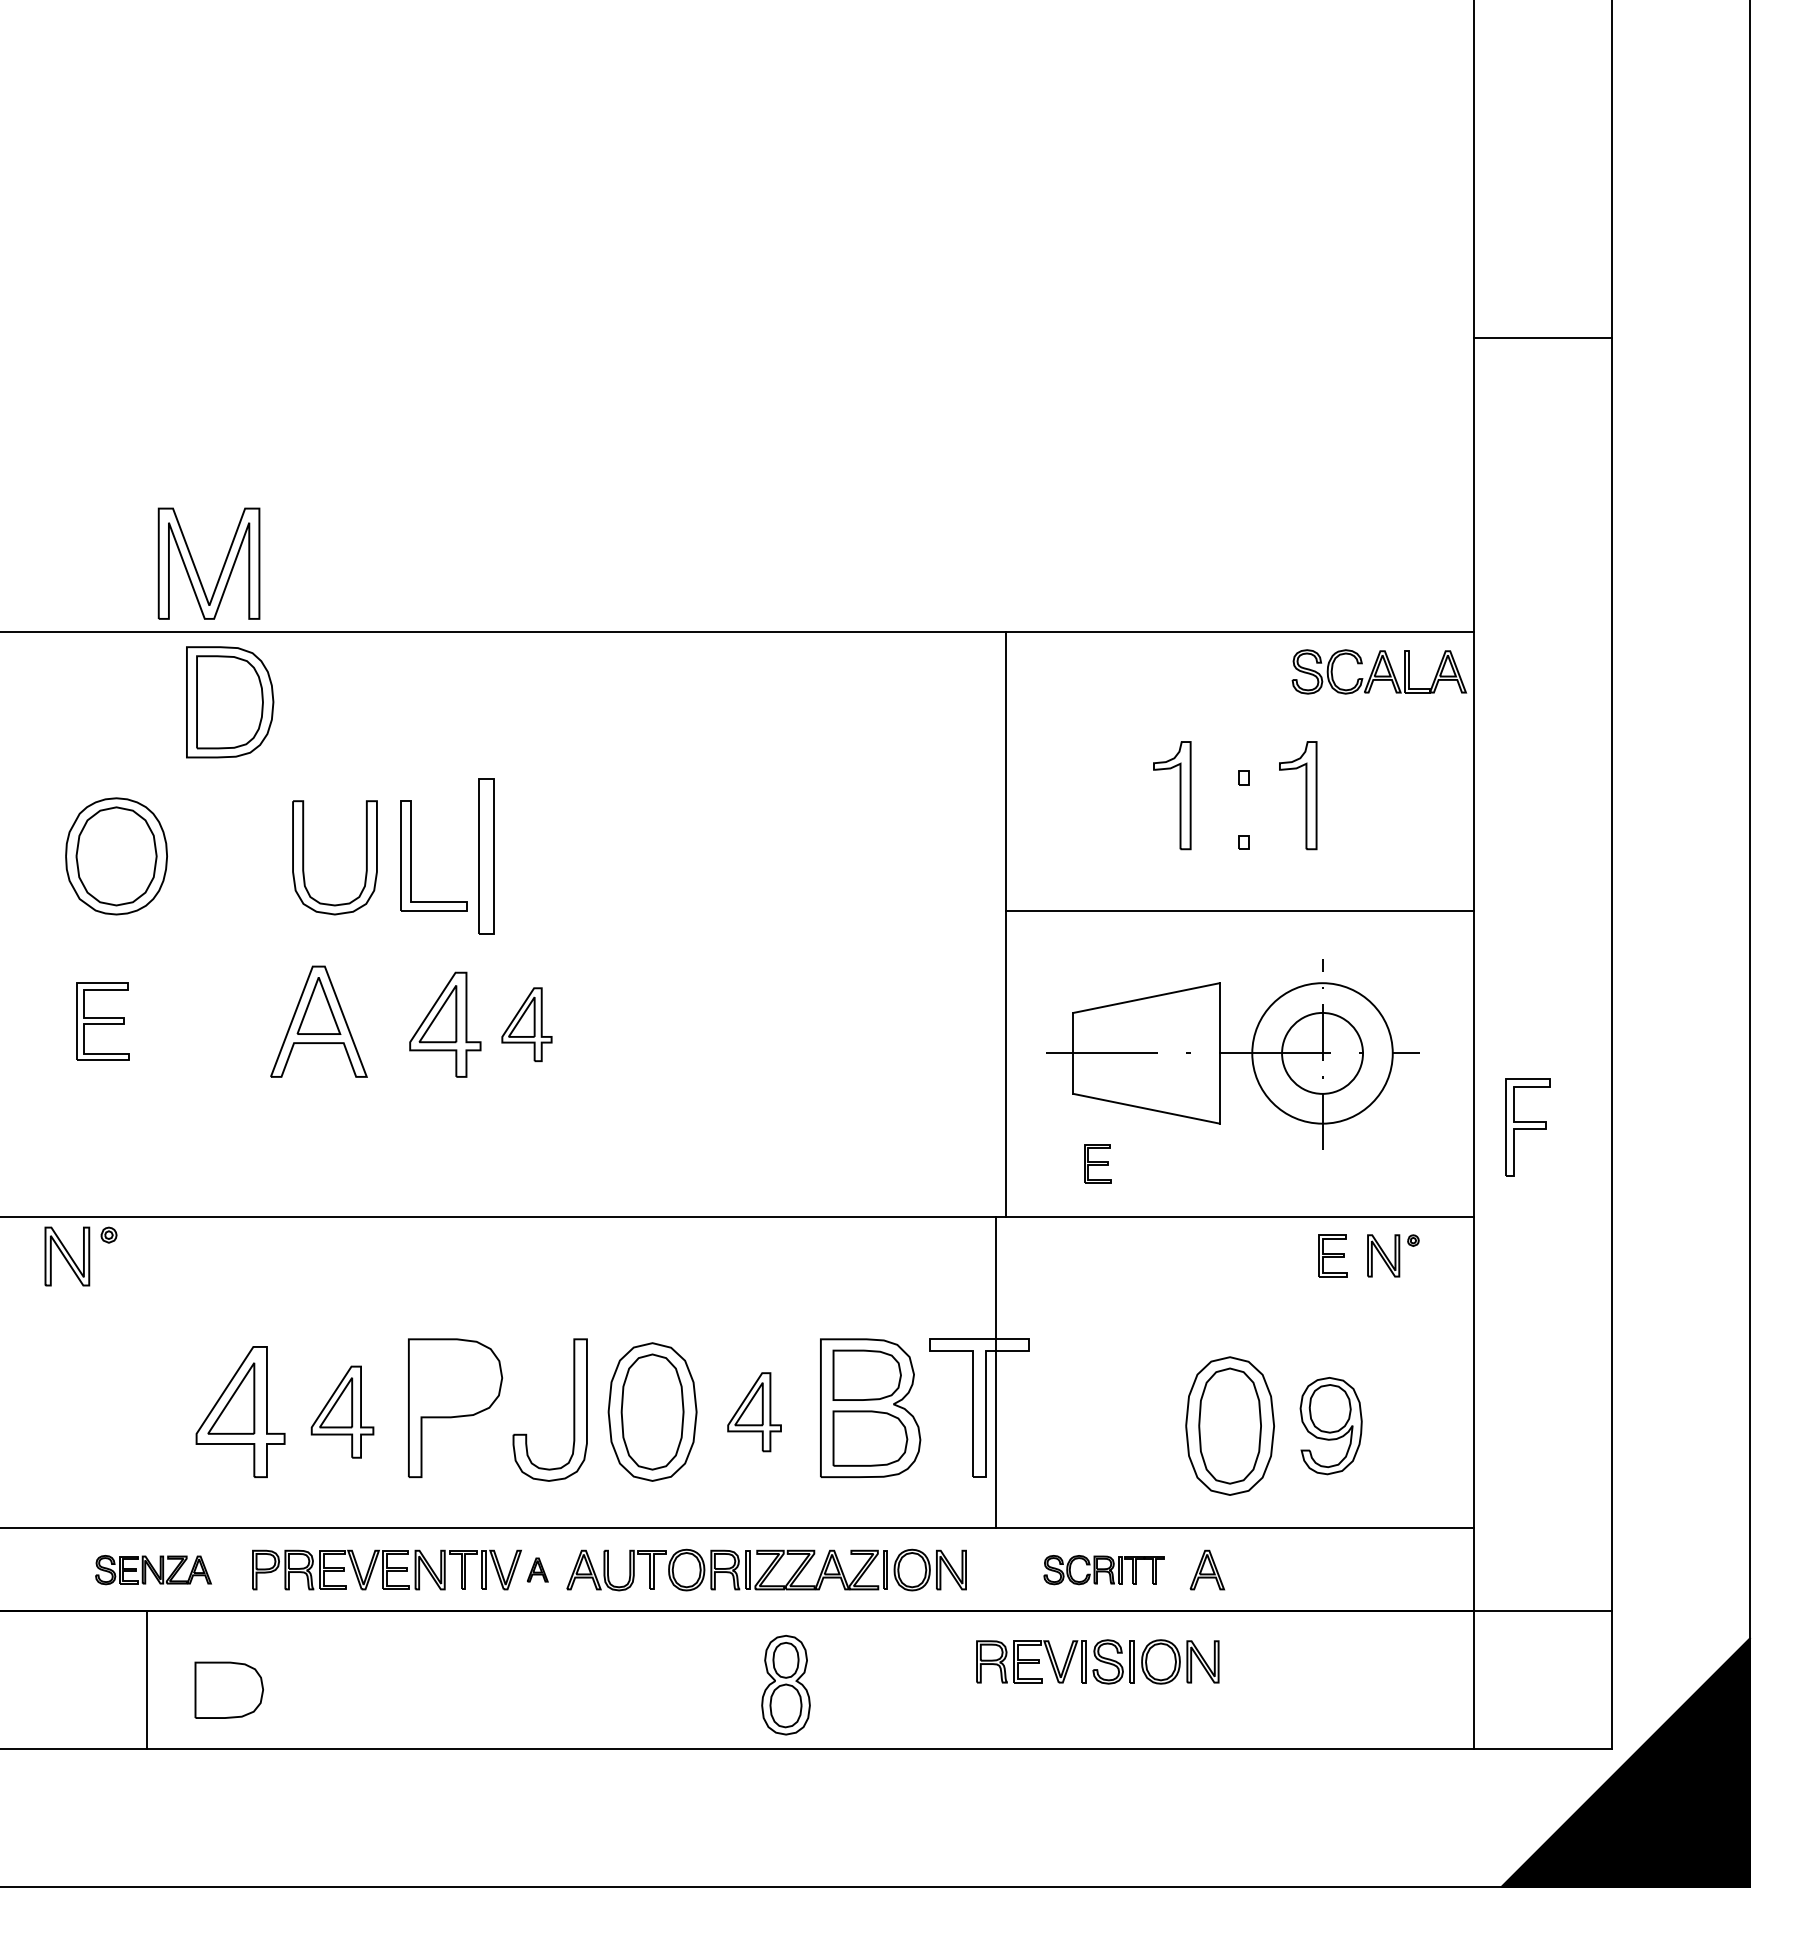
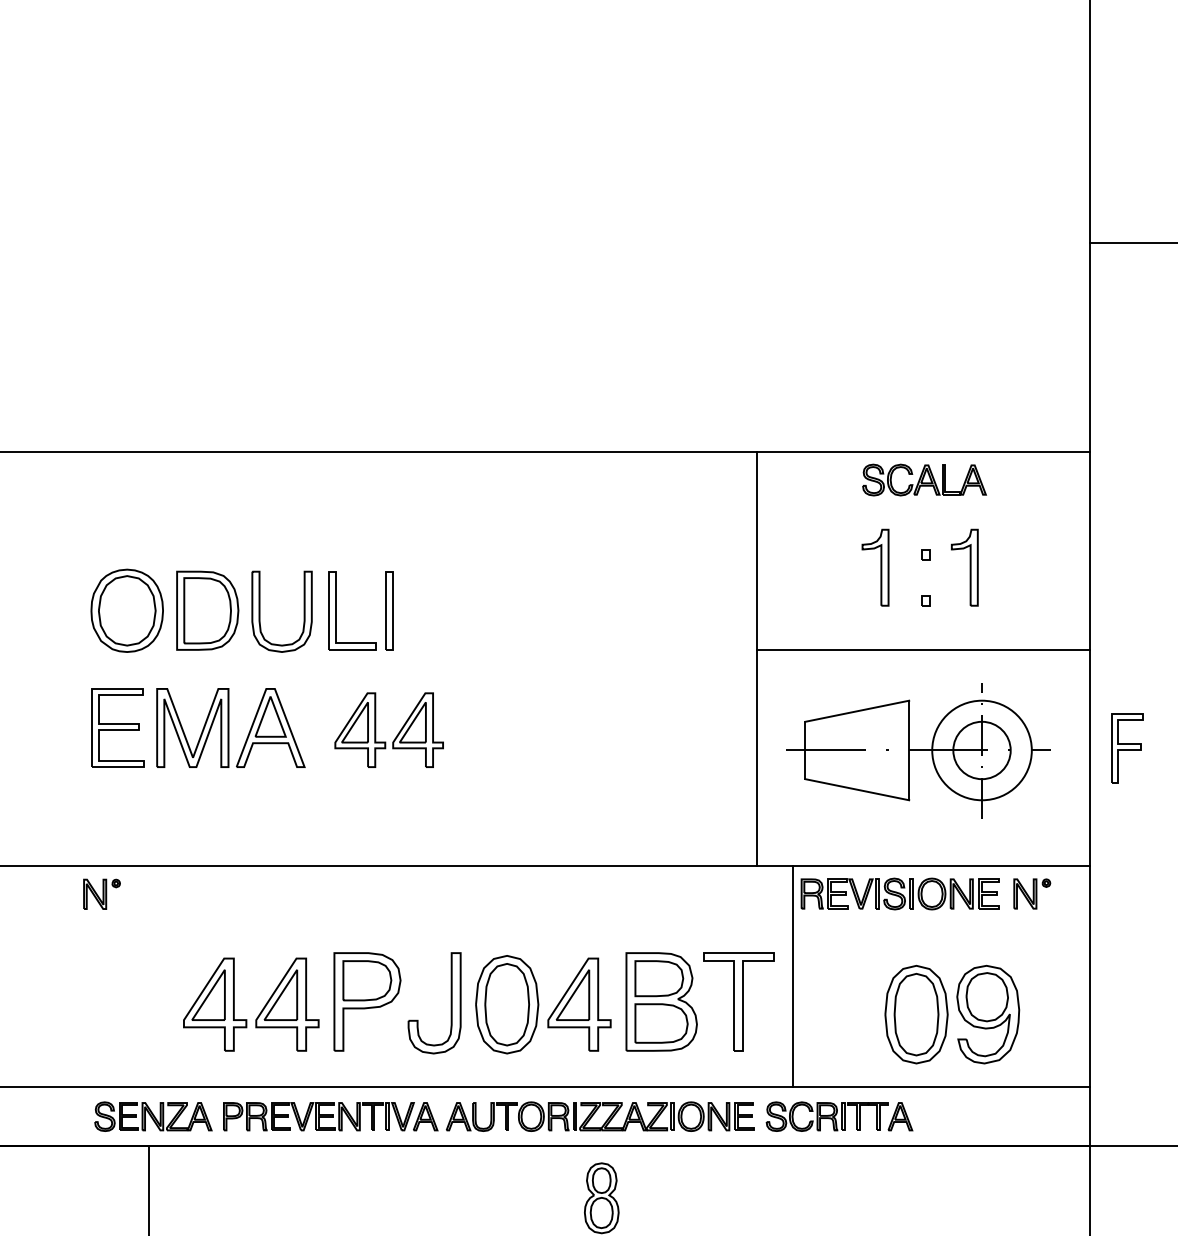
part: (196, 567) -> (183, 730), moved
part: (1379, 671) -> (924, 479), moved
part: (230, 702) -> (208, 610), moved
part: (485, 855) -> (388, 610), size x0.71
part: (102, 1021) -> (117, 727), size x1.43
part: (526, 1024) -> (417, 729), size x1.43
part: (1527, 1127) -> (1127, 748), moved
part: (1097, 1163) -> (744, 1116), moved
part: (80, 1255) -> (101, 893), size x0.71
line: (996, 1372) -> (792, 976), moved
part: (342, 1412) -> (287, 1005), size x1.43
part: (754, 1412) -> (579, 1005), size x1.67
part: (1330, 1425) -> (987, 1014), size x1.43
part: (153, 1569) -> (153, 1116), size x1.43
part: (537, 1569) -> (425, 1116), size x1.67
part: (1103, 1569) -> (826, 1116), size x1.43
part: (1097, 1661) -> (887, 893), moved
part: (228, 1689) -> (366, 980), moved

